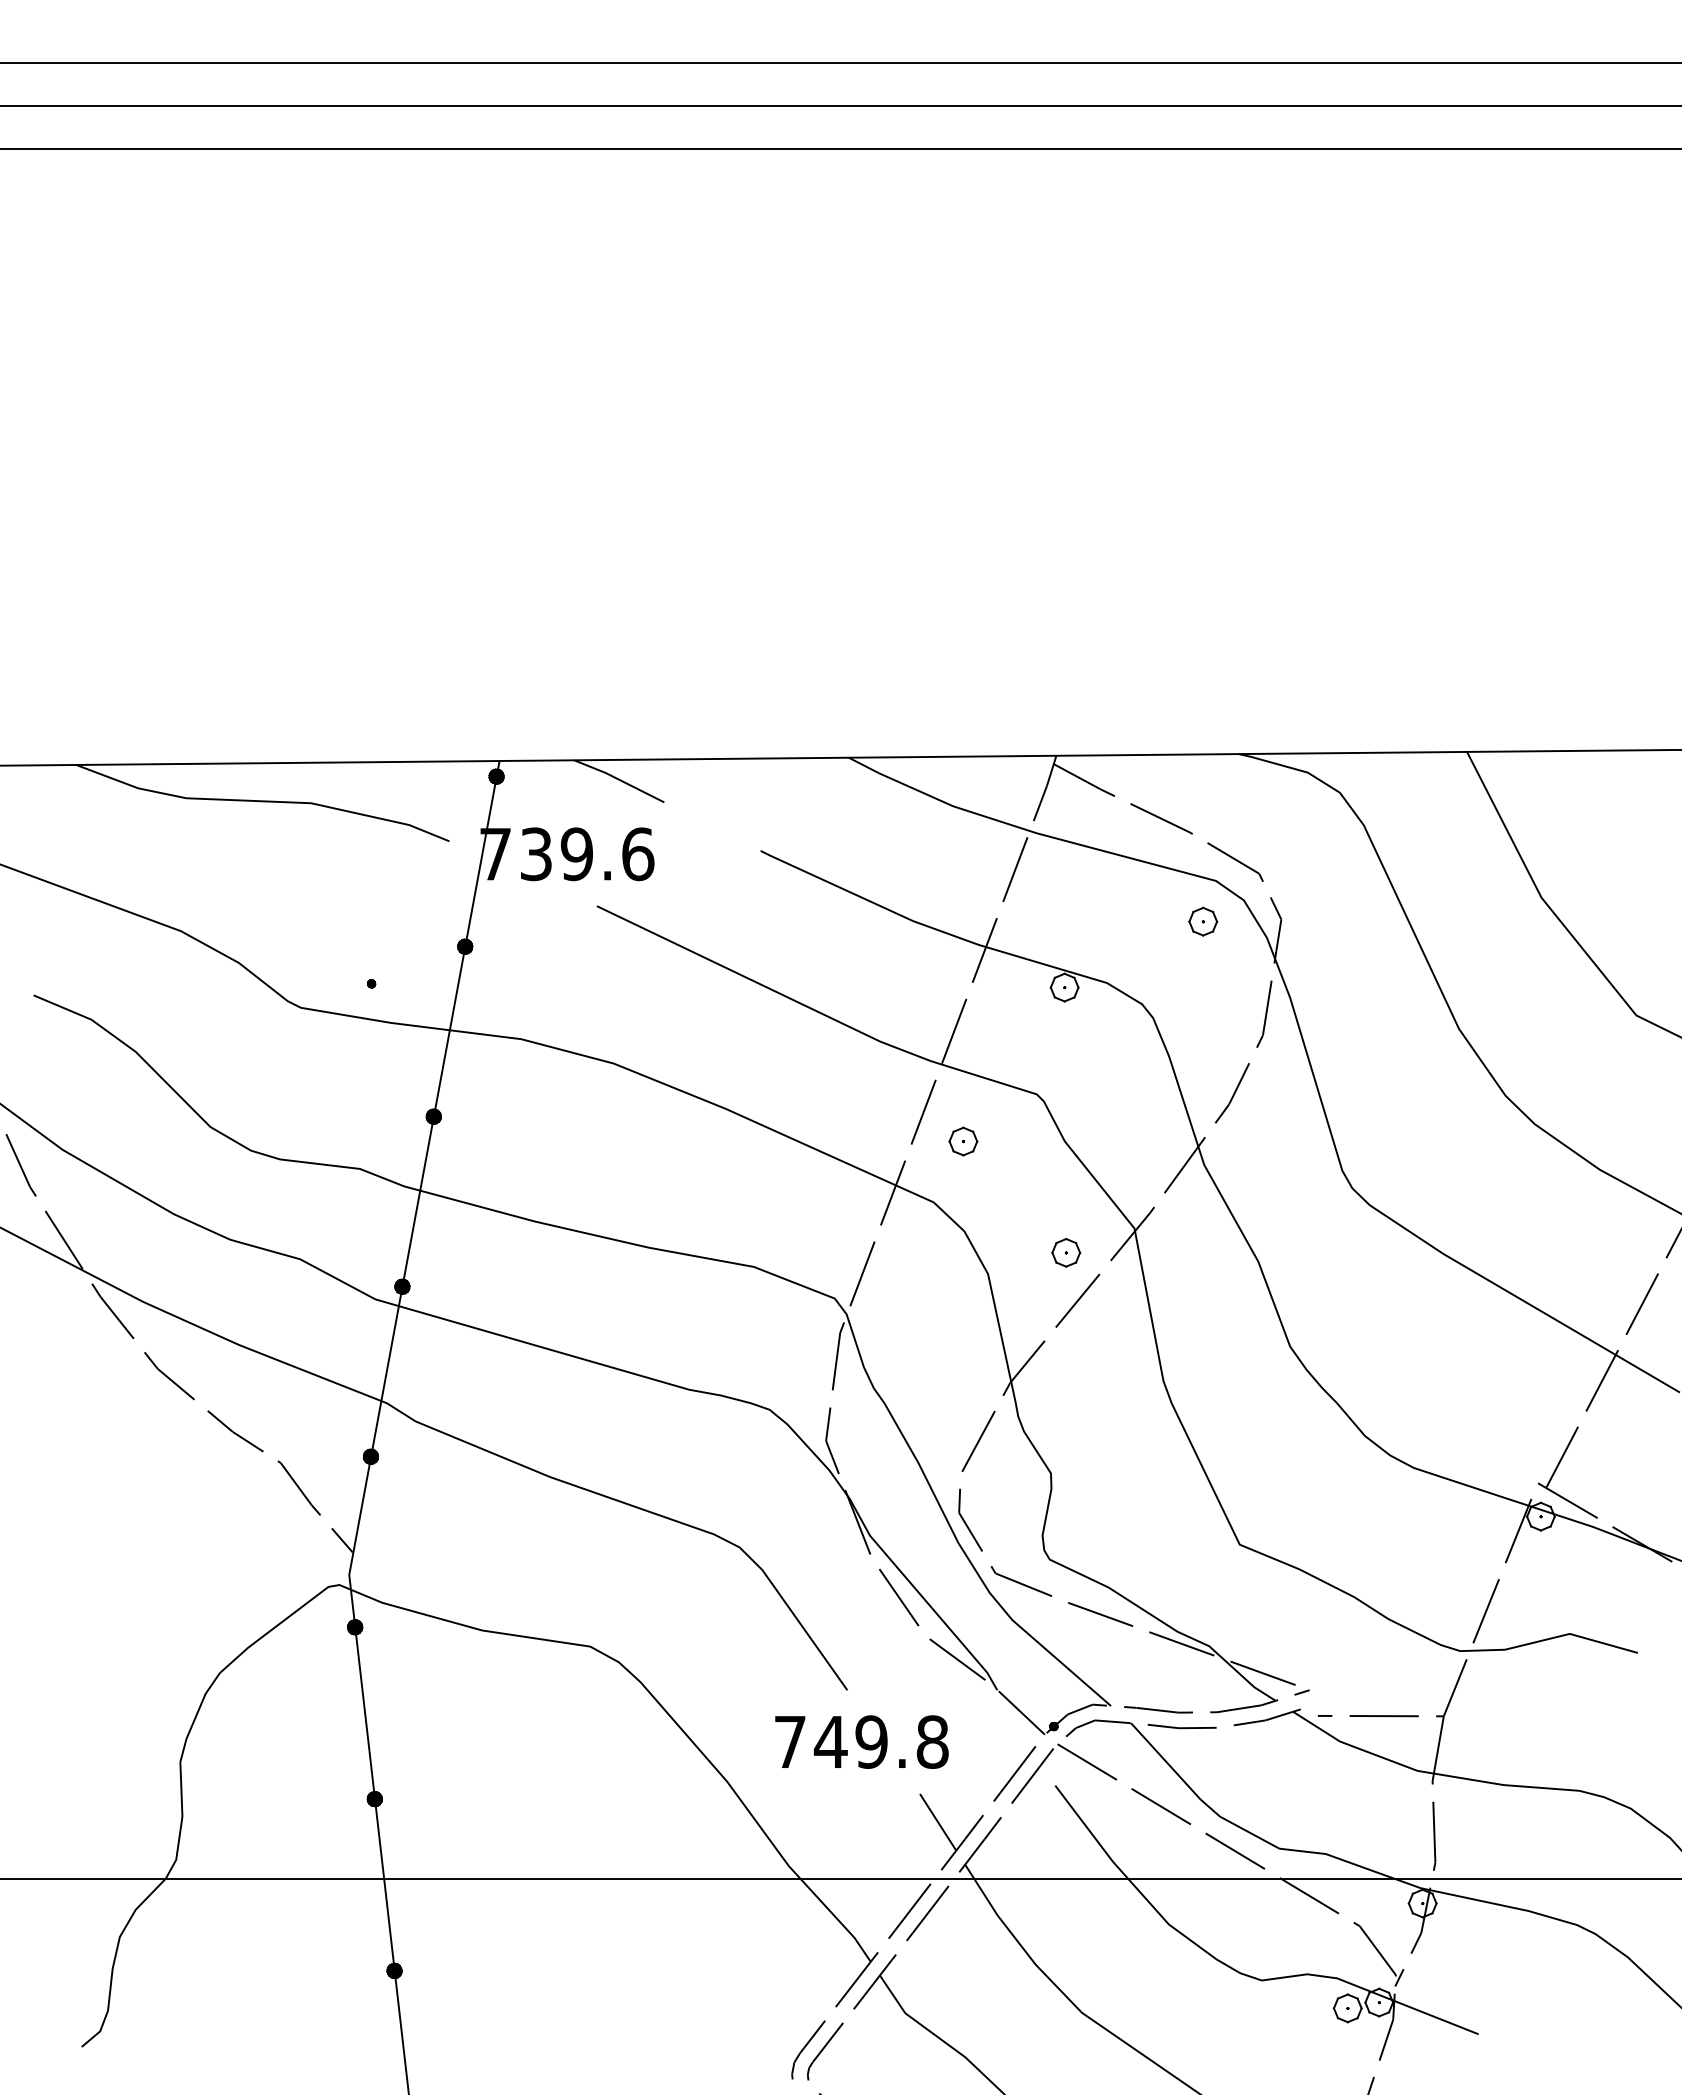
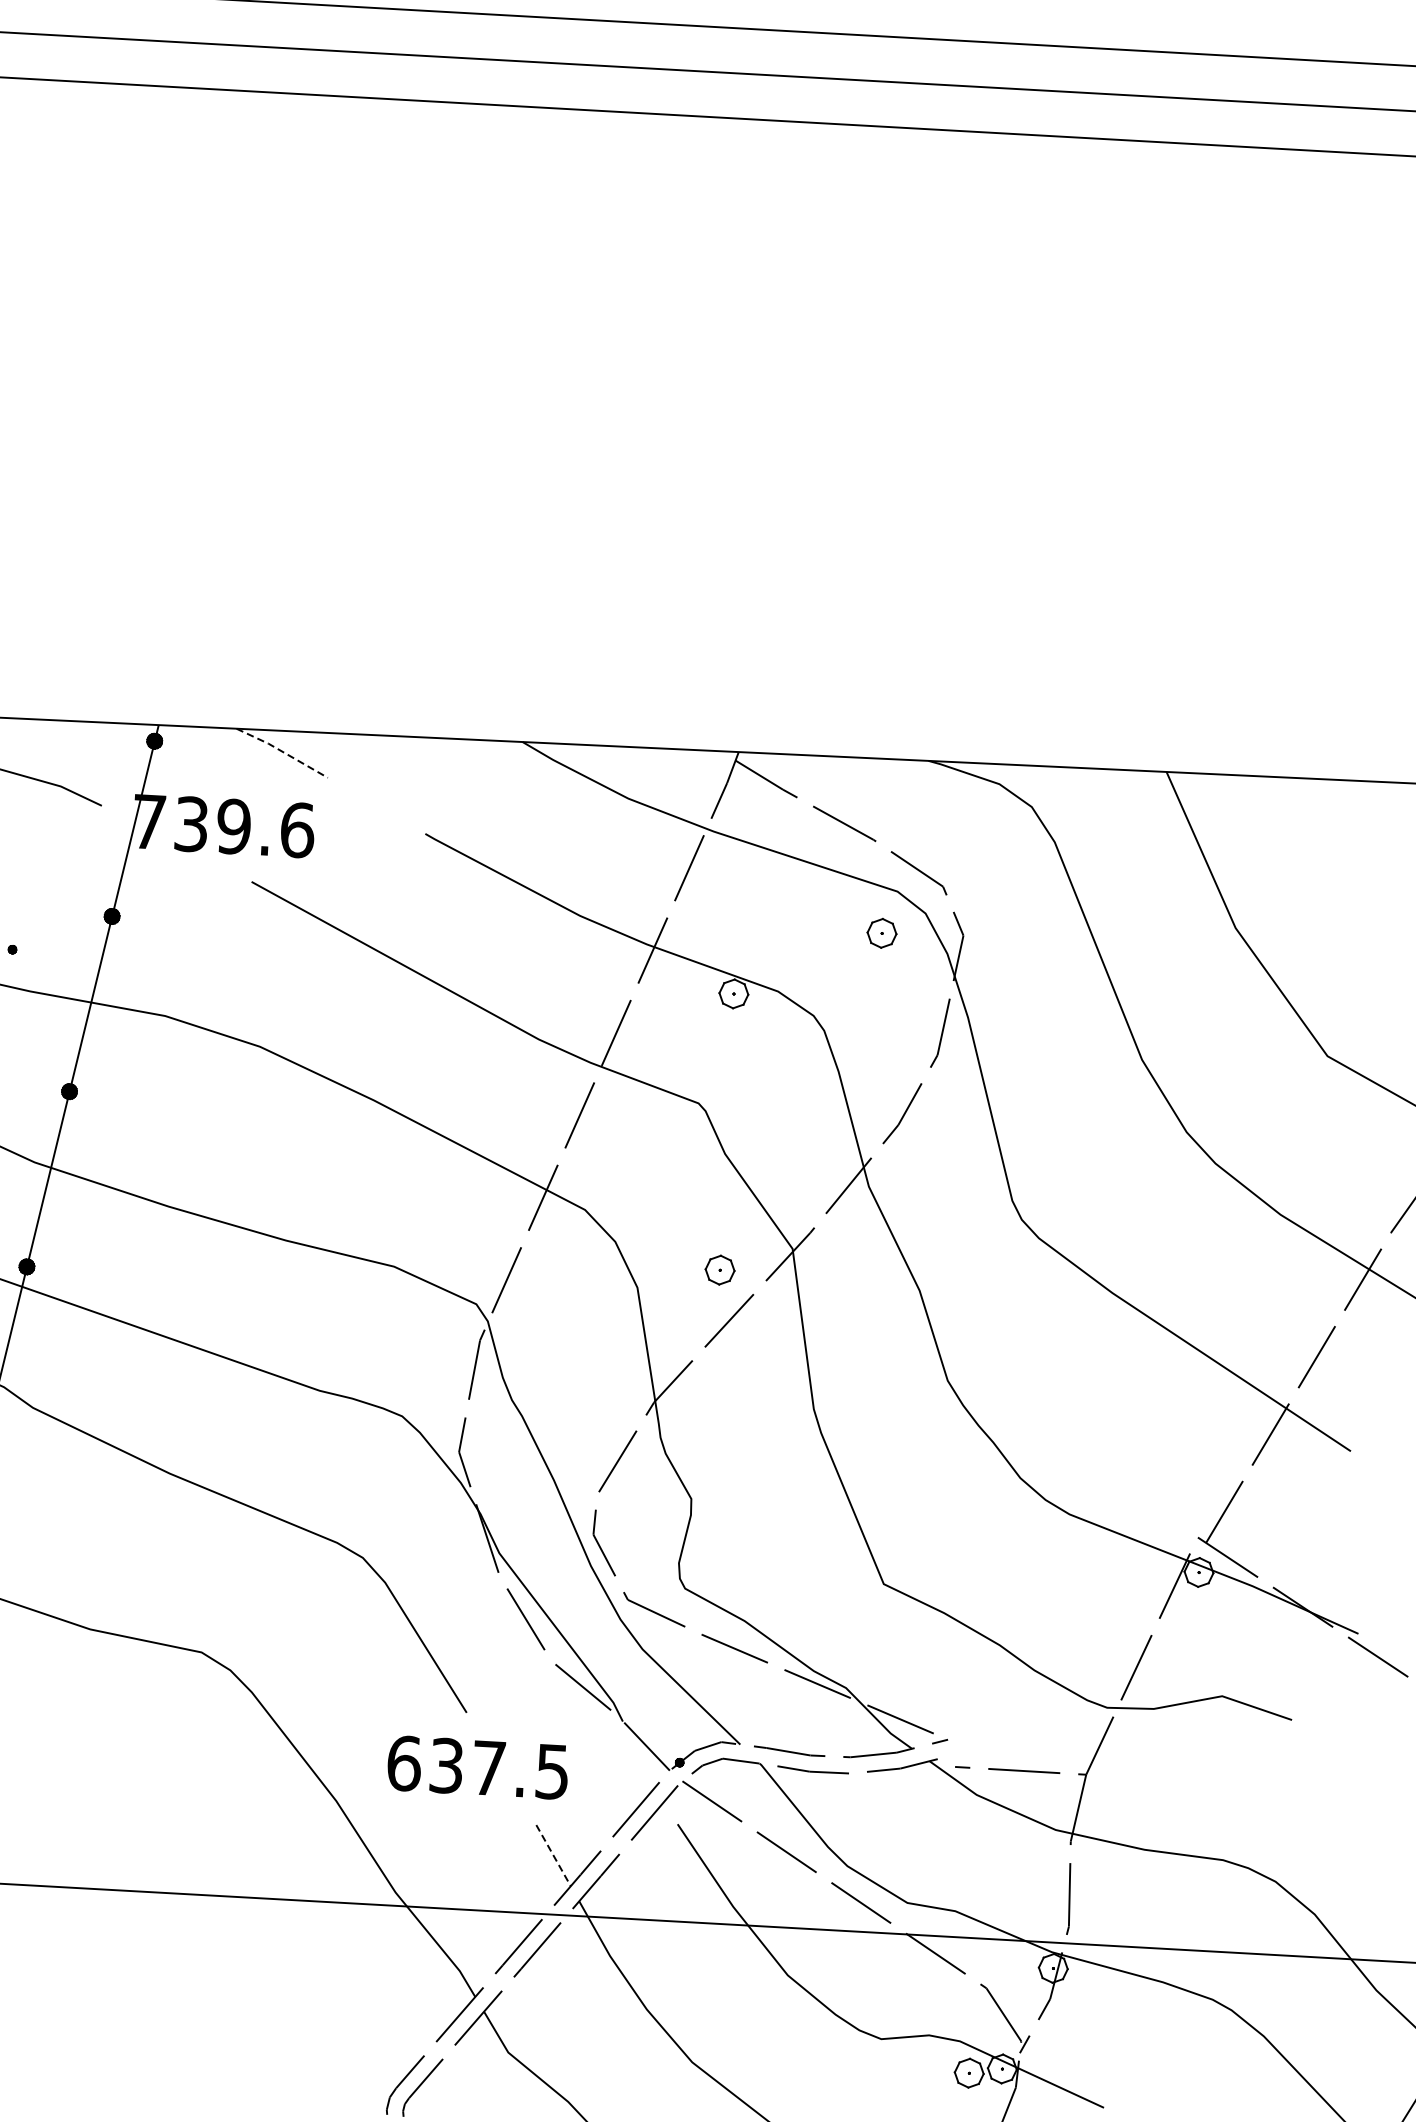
line: (619, 780) -> (282, 752), solid -> dashed
part: (963, 1141) -> (619, 1148), removed
text: (861, 1741) -> (478, 1767), 749.8 -> 637.5
line: (938, 1822) -> (553, 1855), solid -> dashed

